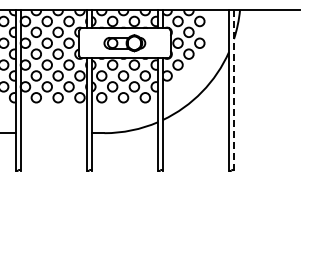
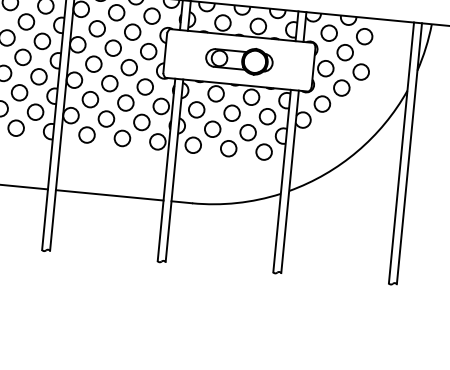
line: (234, 89) -> (410, 152), dashed -> solid
line: (53, 133) -> (109, 195), added

